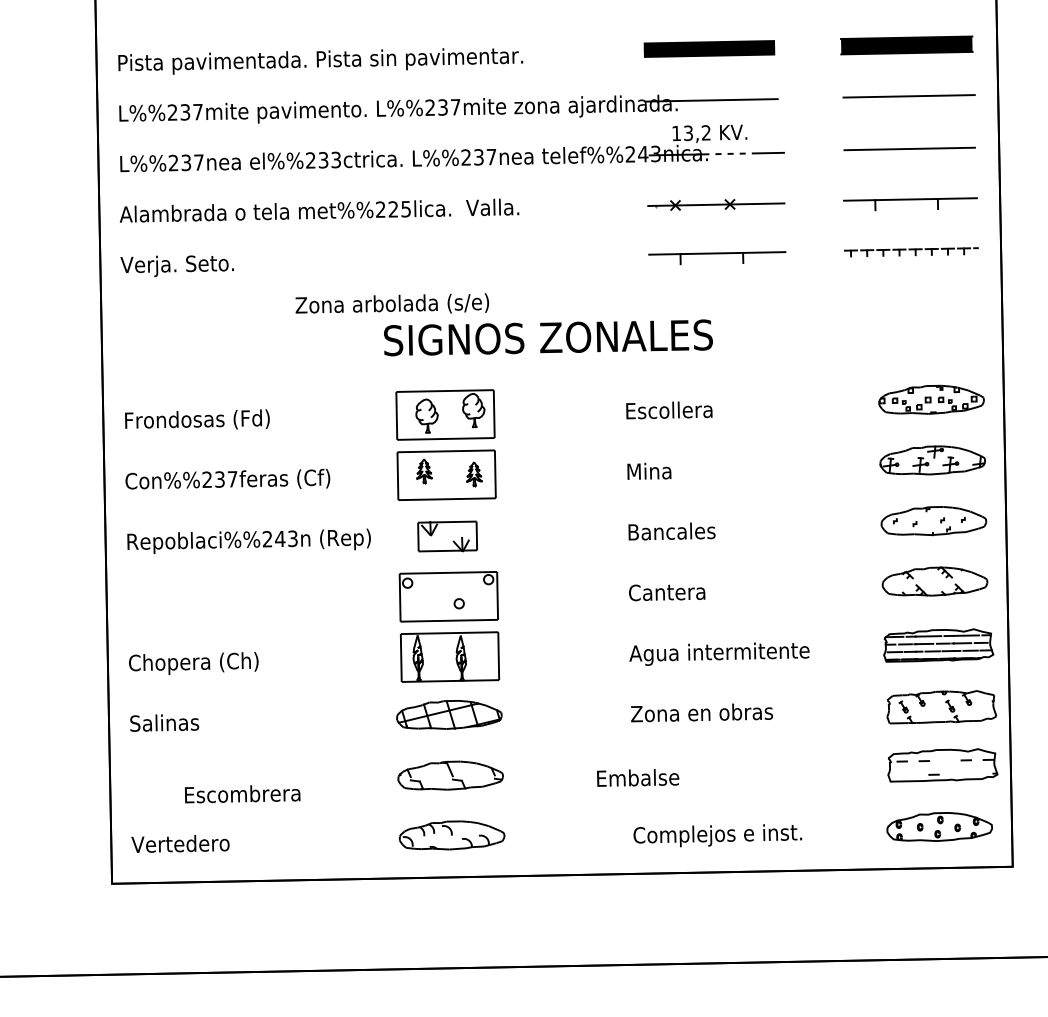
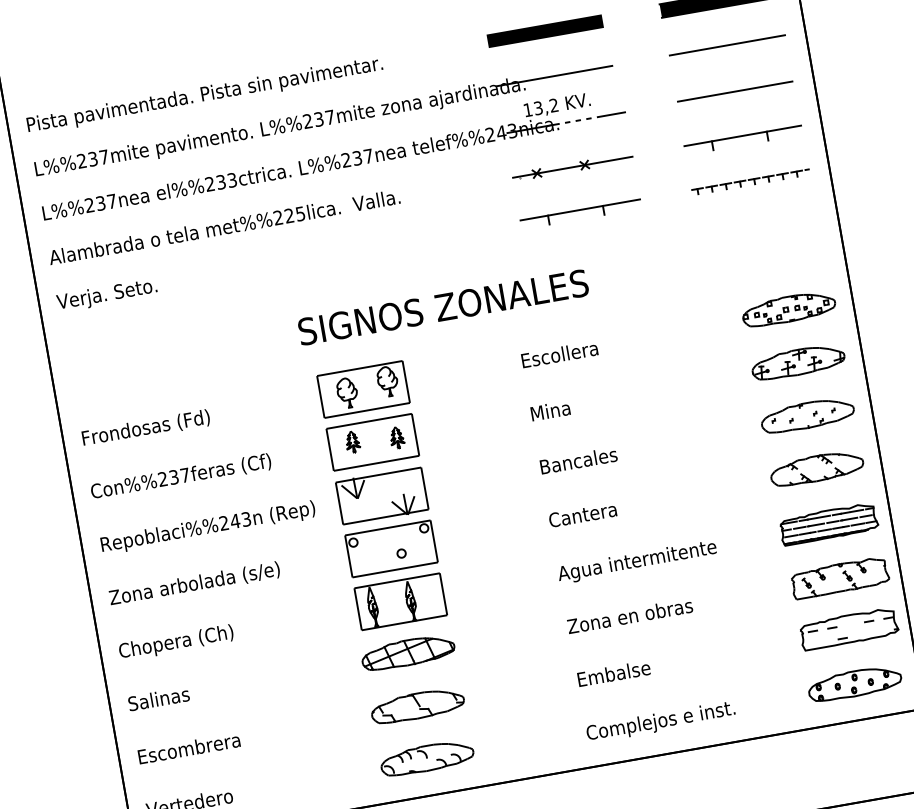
text: (392, 303) -> (194, 583), moved
part: (447, 536) -> (382, 496), size x1.67
text: (638, 777) -> (614, 673), moved
text: (242, 794) -> (189, 748), moved

